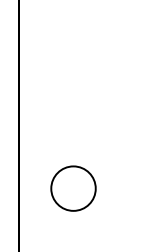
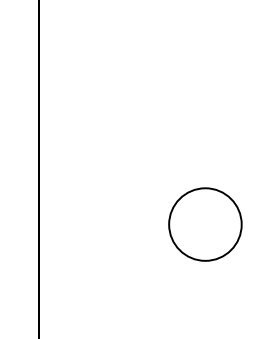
circle: (73, 188) -> (205, 224), moved

